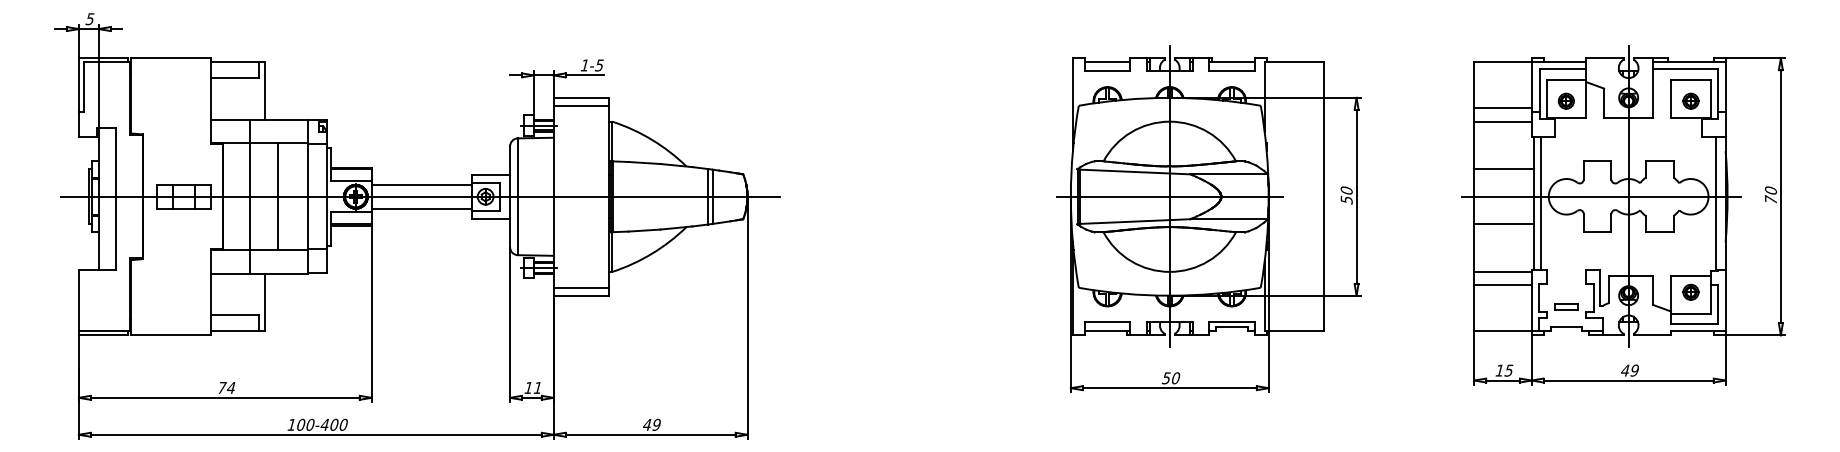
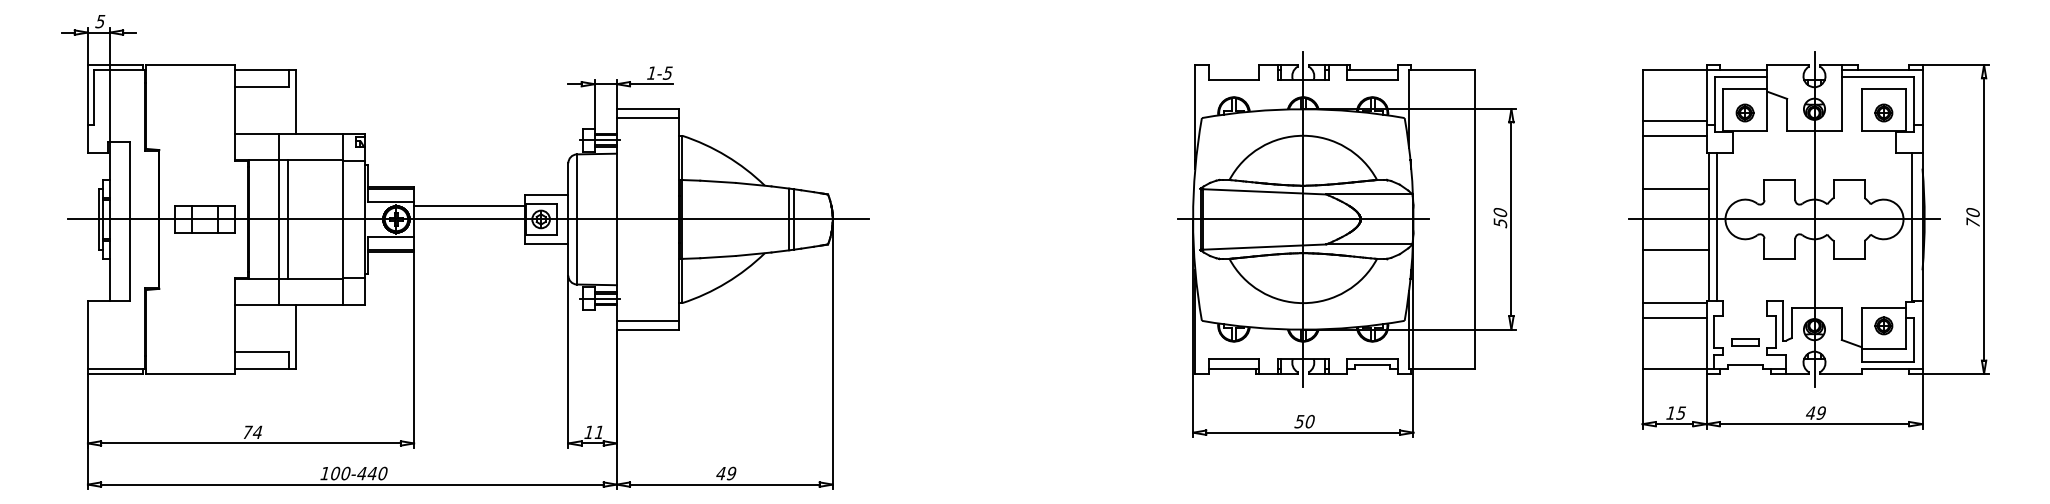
line: (1107, 62) -> (1233, 69), removed
line: (278, 195) -> (288, 218), moved
line: (421, 208) -> (469, 232), removed
text: (334, 424) -> (372, 473), 100-400 -> 100-440

